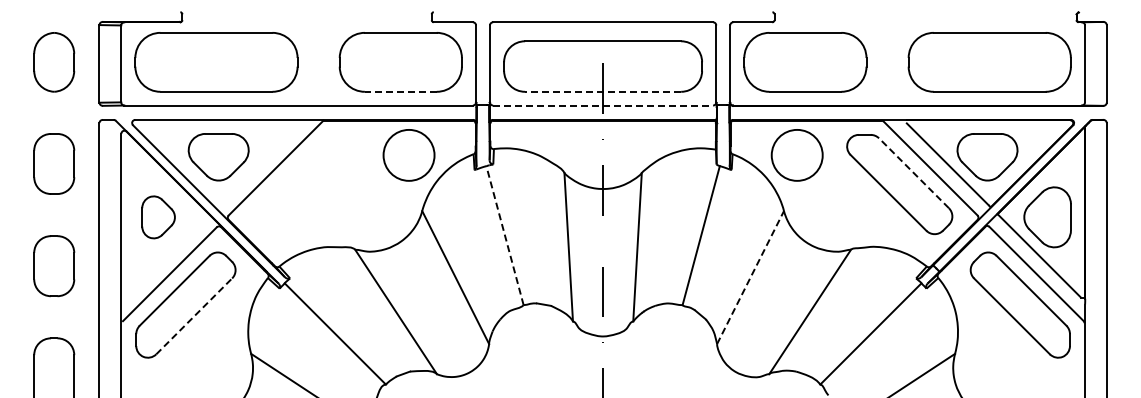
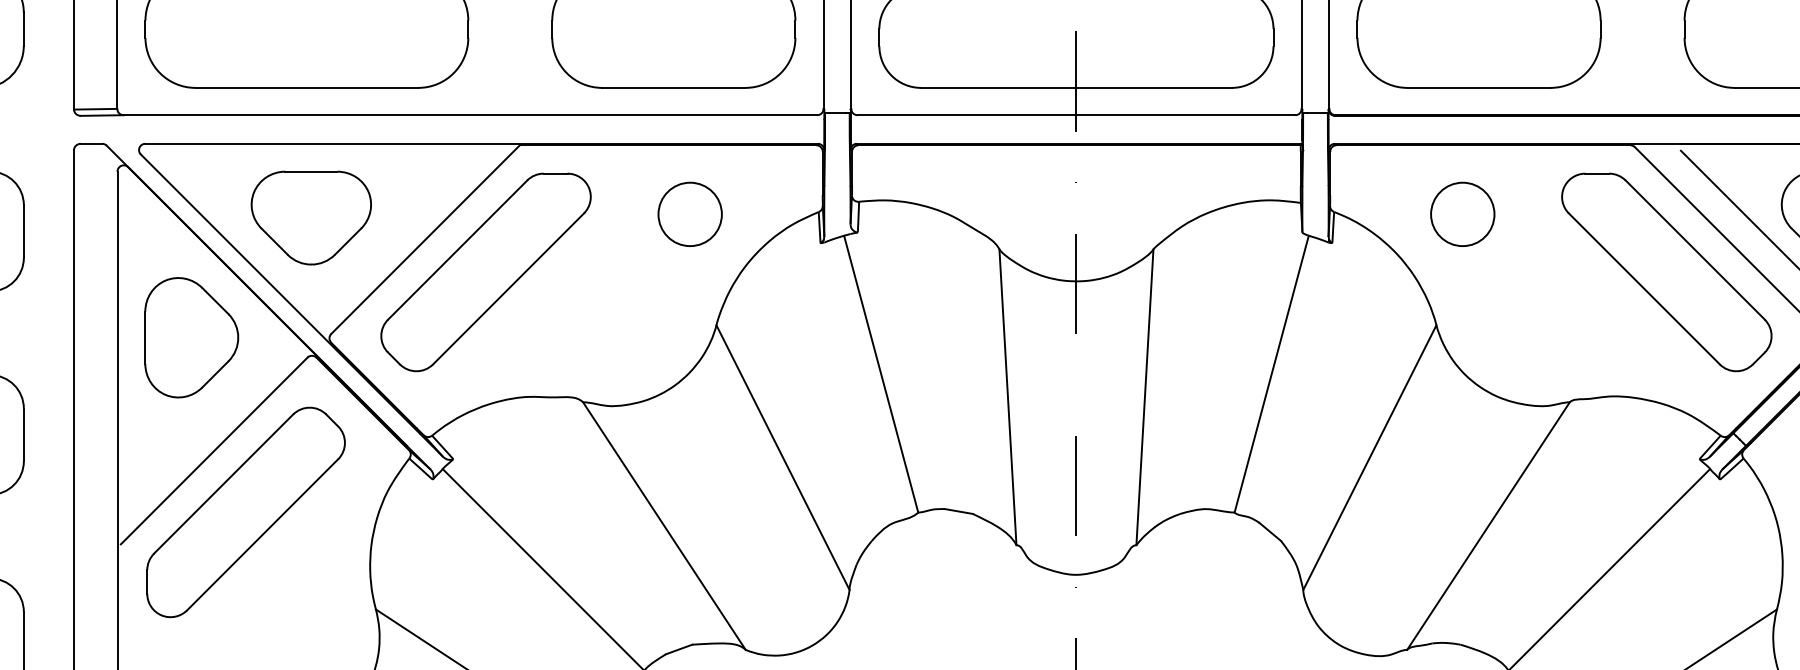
line: (400, 91) -> (673, 87), dashed -> solid
line: (602, 91) -> (1075, 87), dashed -> solid
line: (603, 105) -> (1077, 115), dashed -> solid
circle: (408, 155) -> (689, 214), size x0.62
circle: (797, 155) -> (1463, 214), size x0.62
line: (913, 172) -> (1694, 248), dashed -> solid
part: (306, 184) -> (486, 272), added
part: (158, 217) -> (191, 338), size x1.43
line: (505, 235) -> (882, 373), dashed -> solid
line: (750, 277) -> (1369, 457), dashed -> solid
line: (194, 316) -> (263, 535), dashed -> solid

